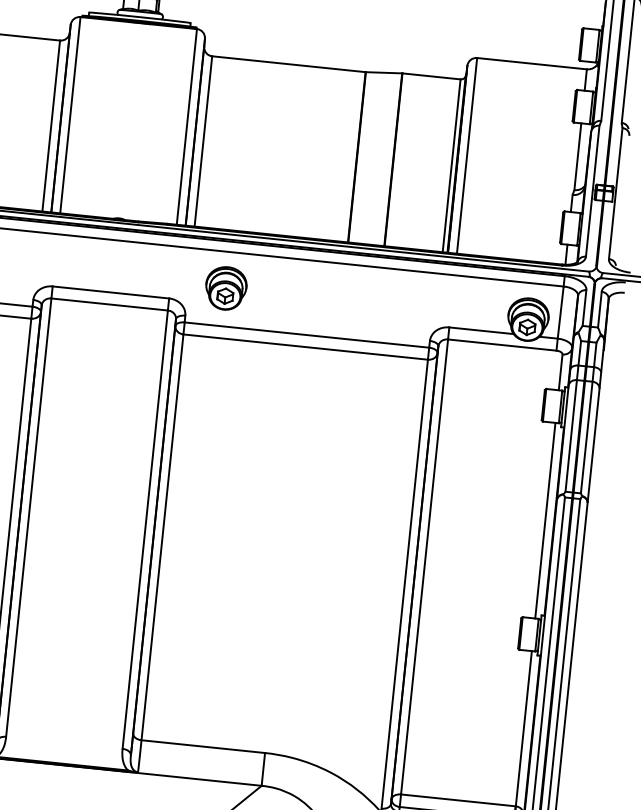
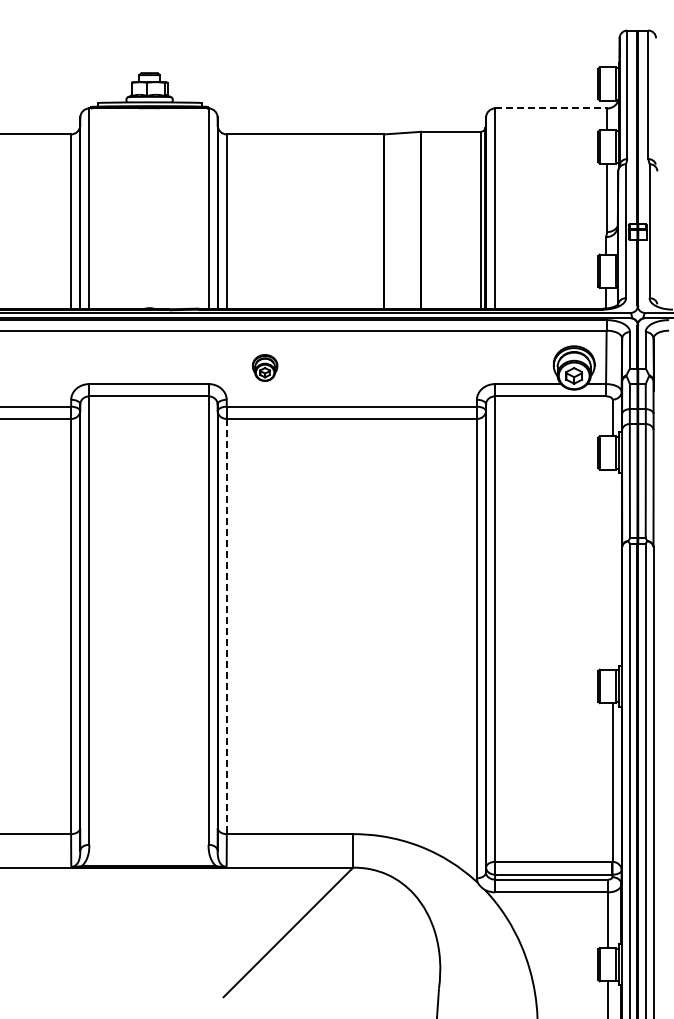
line: (532, 63) -> (551, 108), solid -> dashed
part: (225, 287) -> (264, 367), size x0.6
line: (545, 520) -> (612, 569), removed
line: (162, 537) -> (226, 626), solid -> dashed

